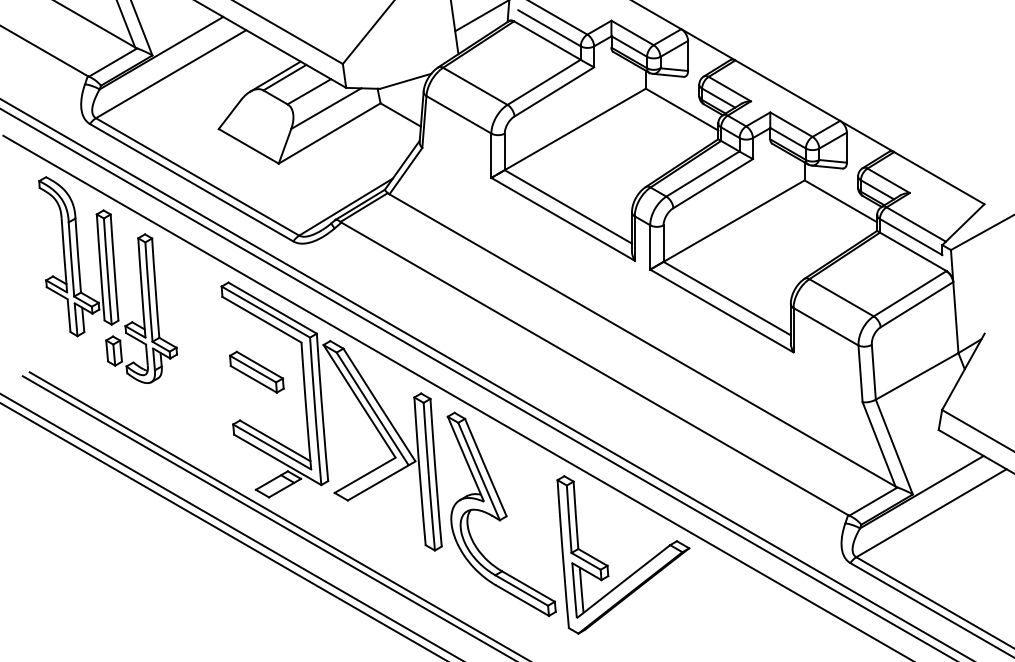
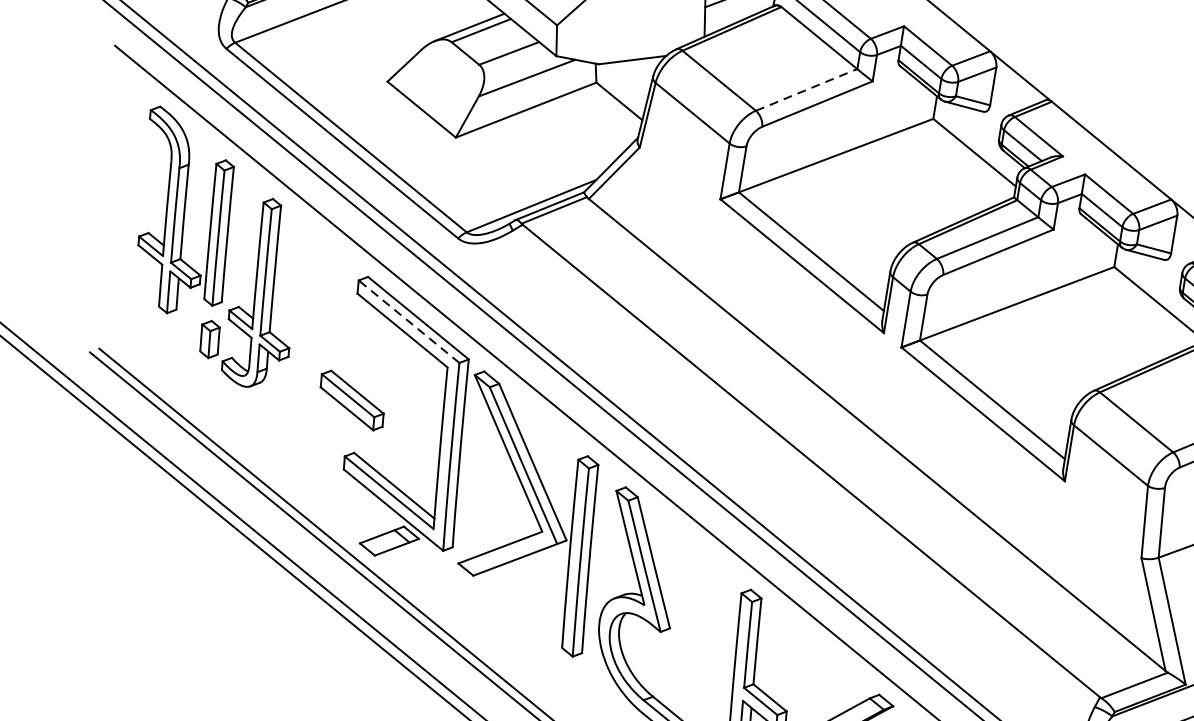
line: (544, 82) -> (807, 90), solid -> dashed
line: (265, 311) -> (408, 320), solid -> dashed
part: (256, 371) -> (351, 399), moved

